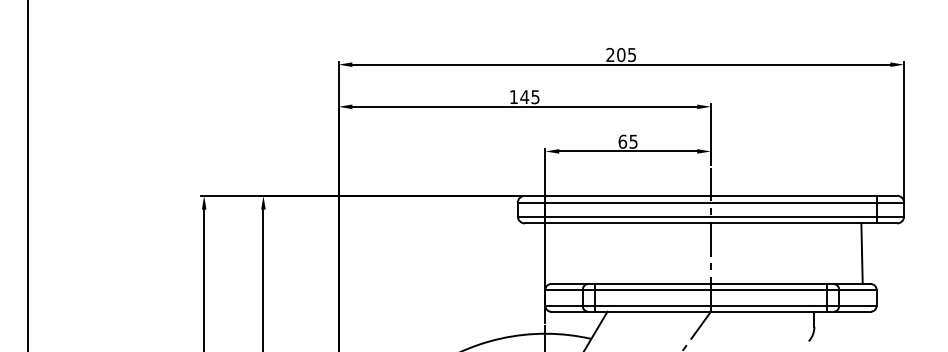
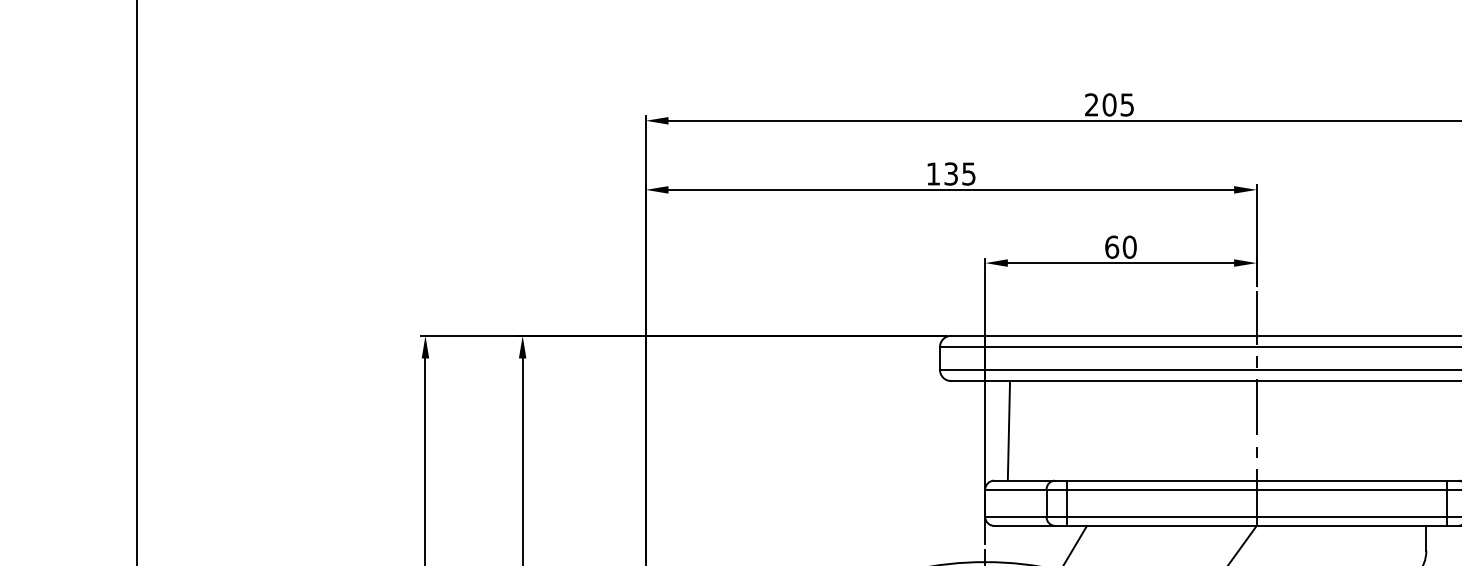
text: (524, 97) -> (950, 174), 145 -> 135
text: (633, 141) -> (1129, 246), 65 -> 60
line: (559, 253) -> (1008, 430), added

